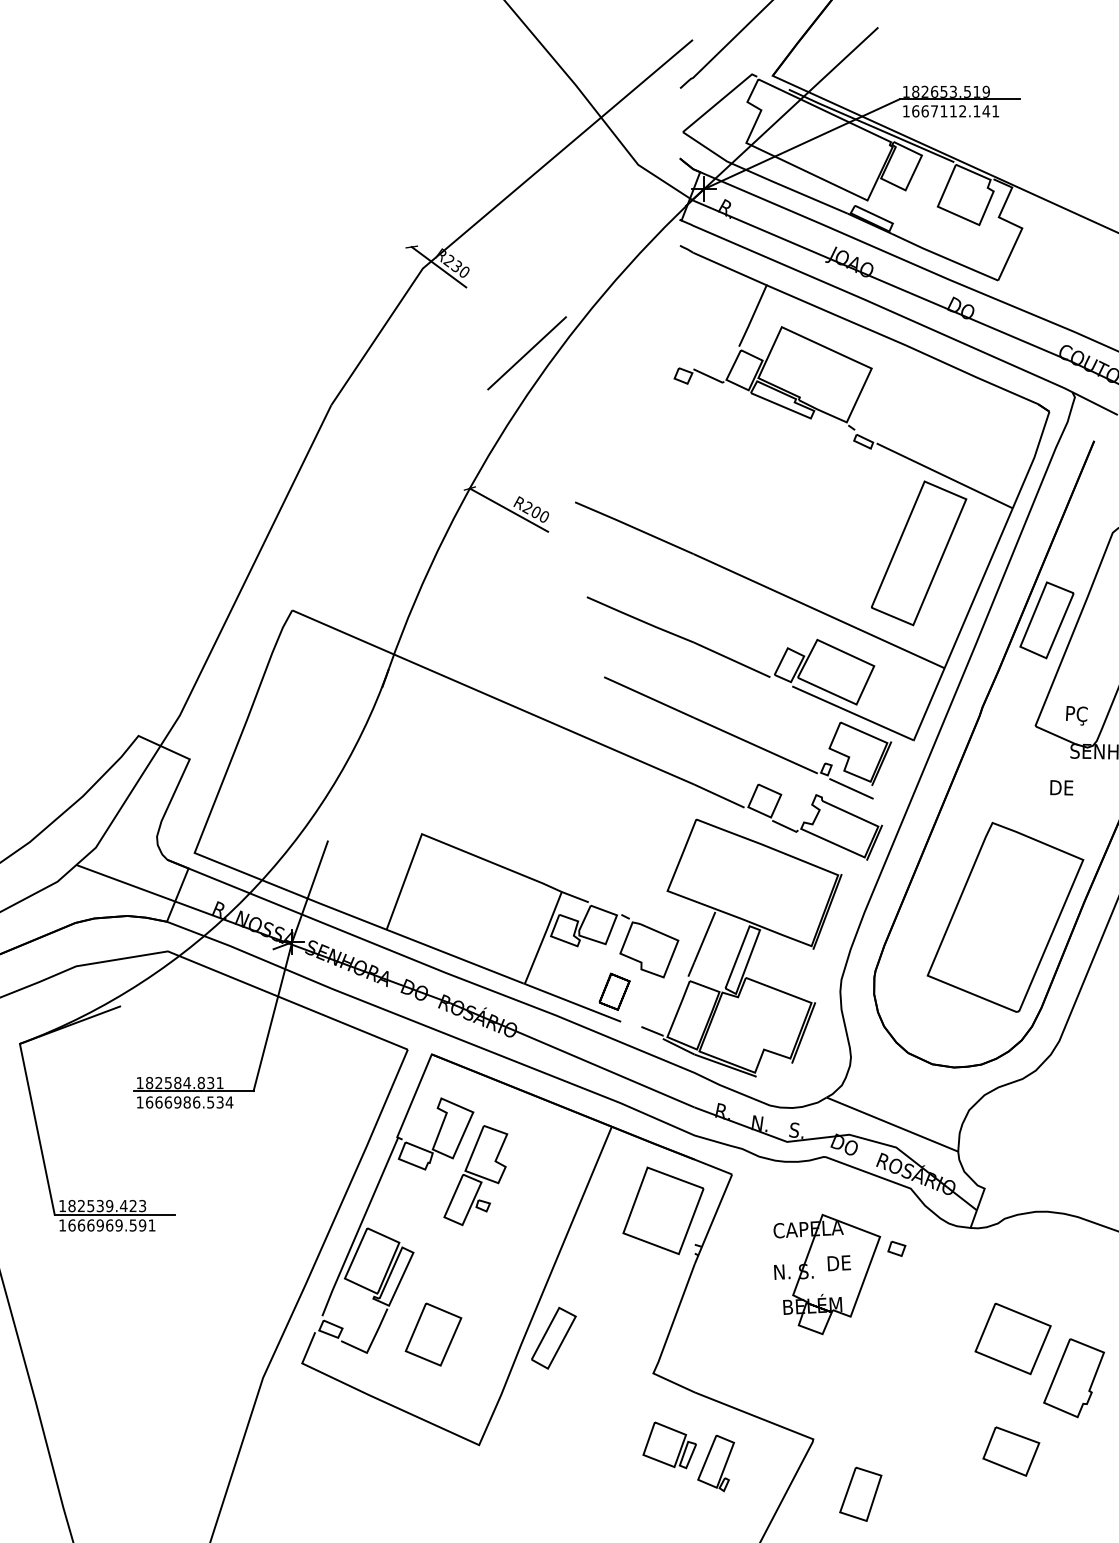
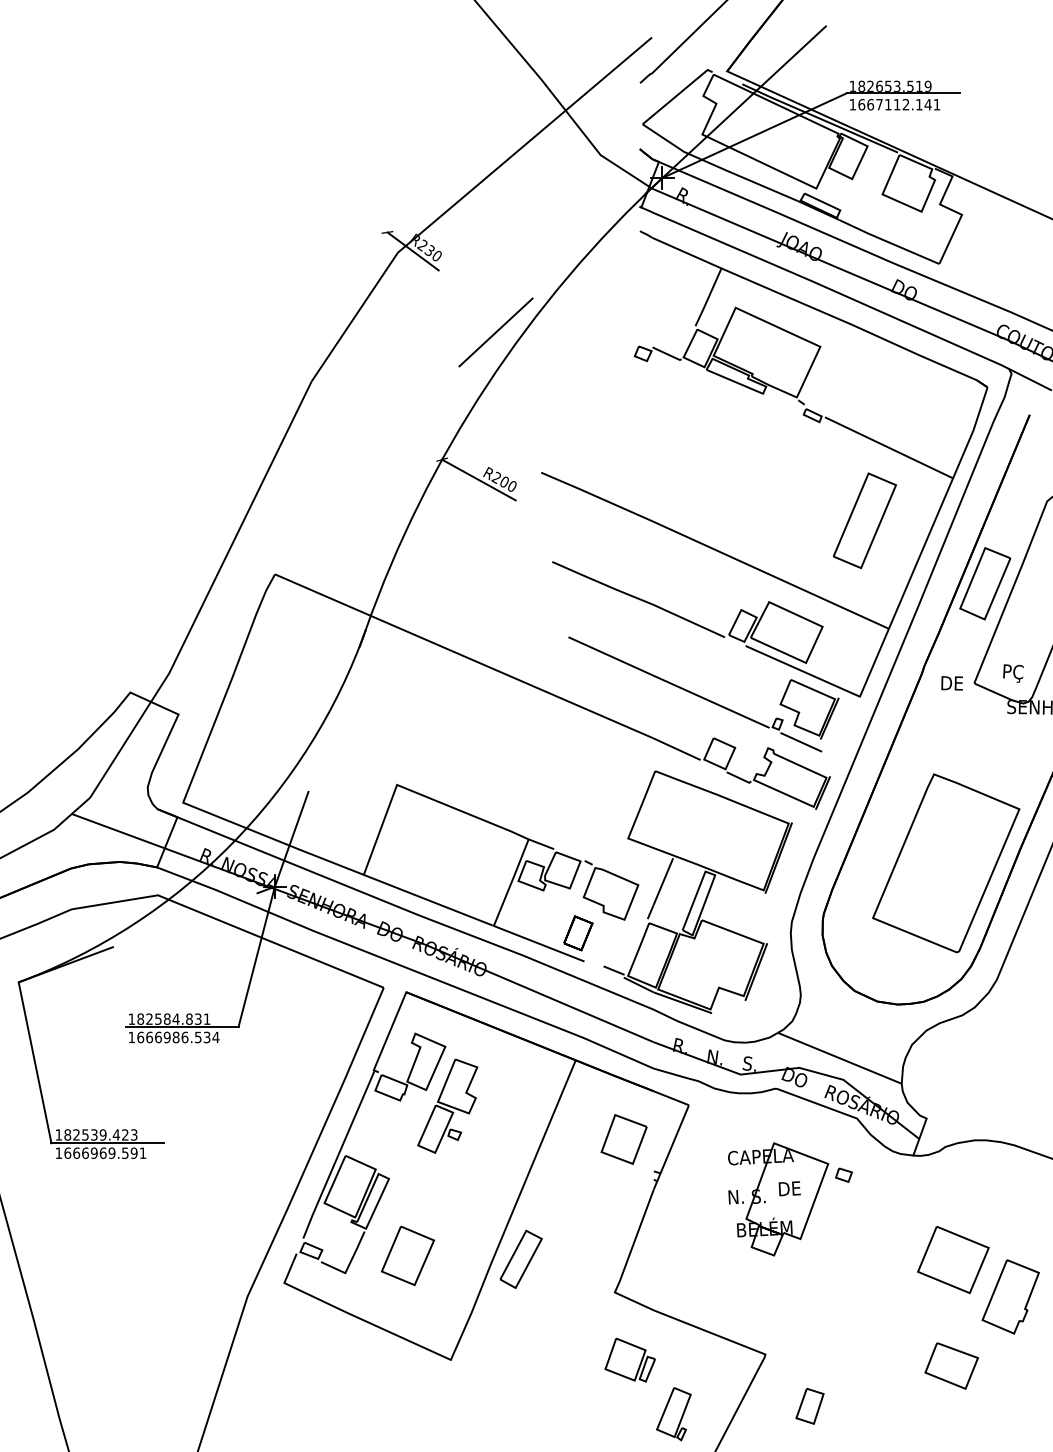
part: (918, 553) -> (864, 520), size x0.7
text: (1061, 787) -> (951, 683), moved
part: (662, 1210) -> (623, 1139), size x0.6
part: (715, 1463) -> (673, 1414), moved
part: (860, 1494) -> (809, 1406), size x0.7

